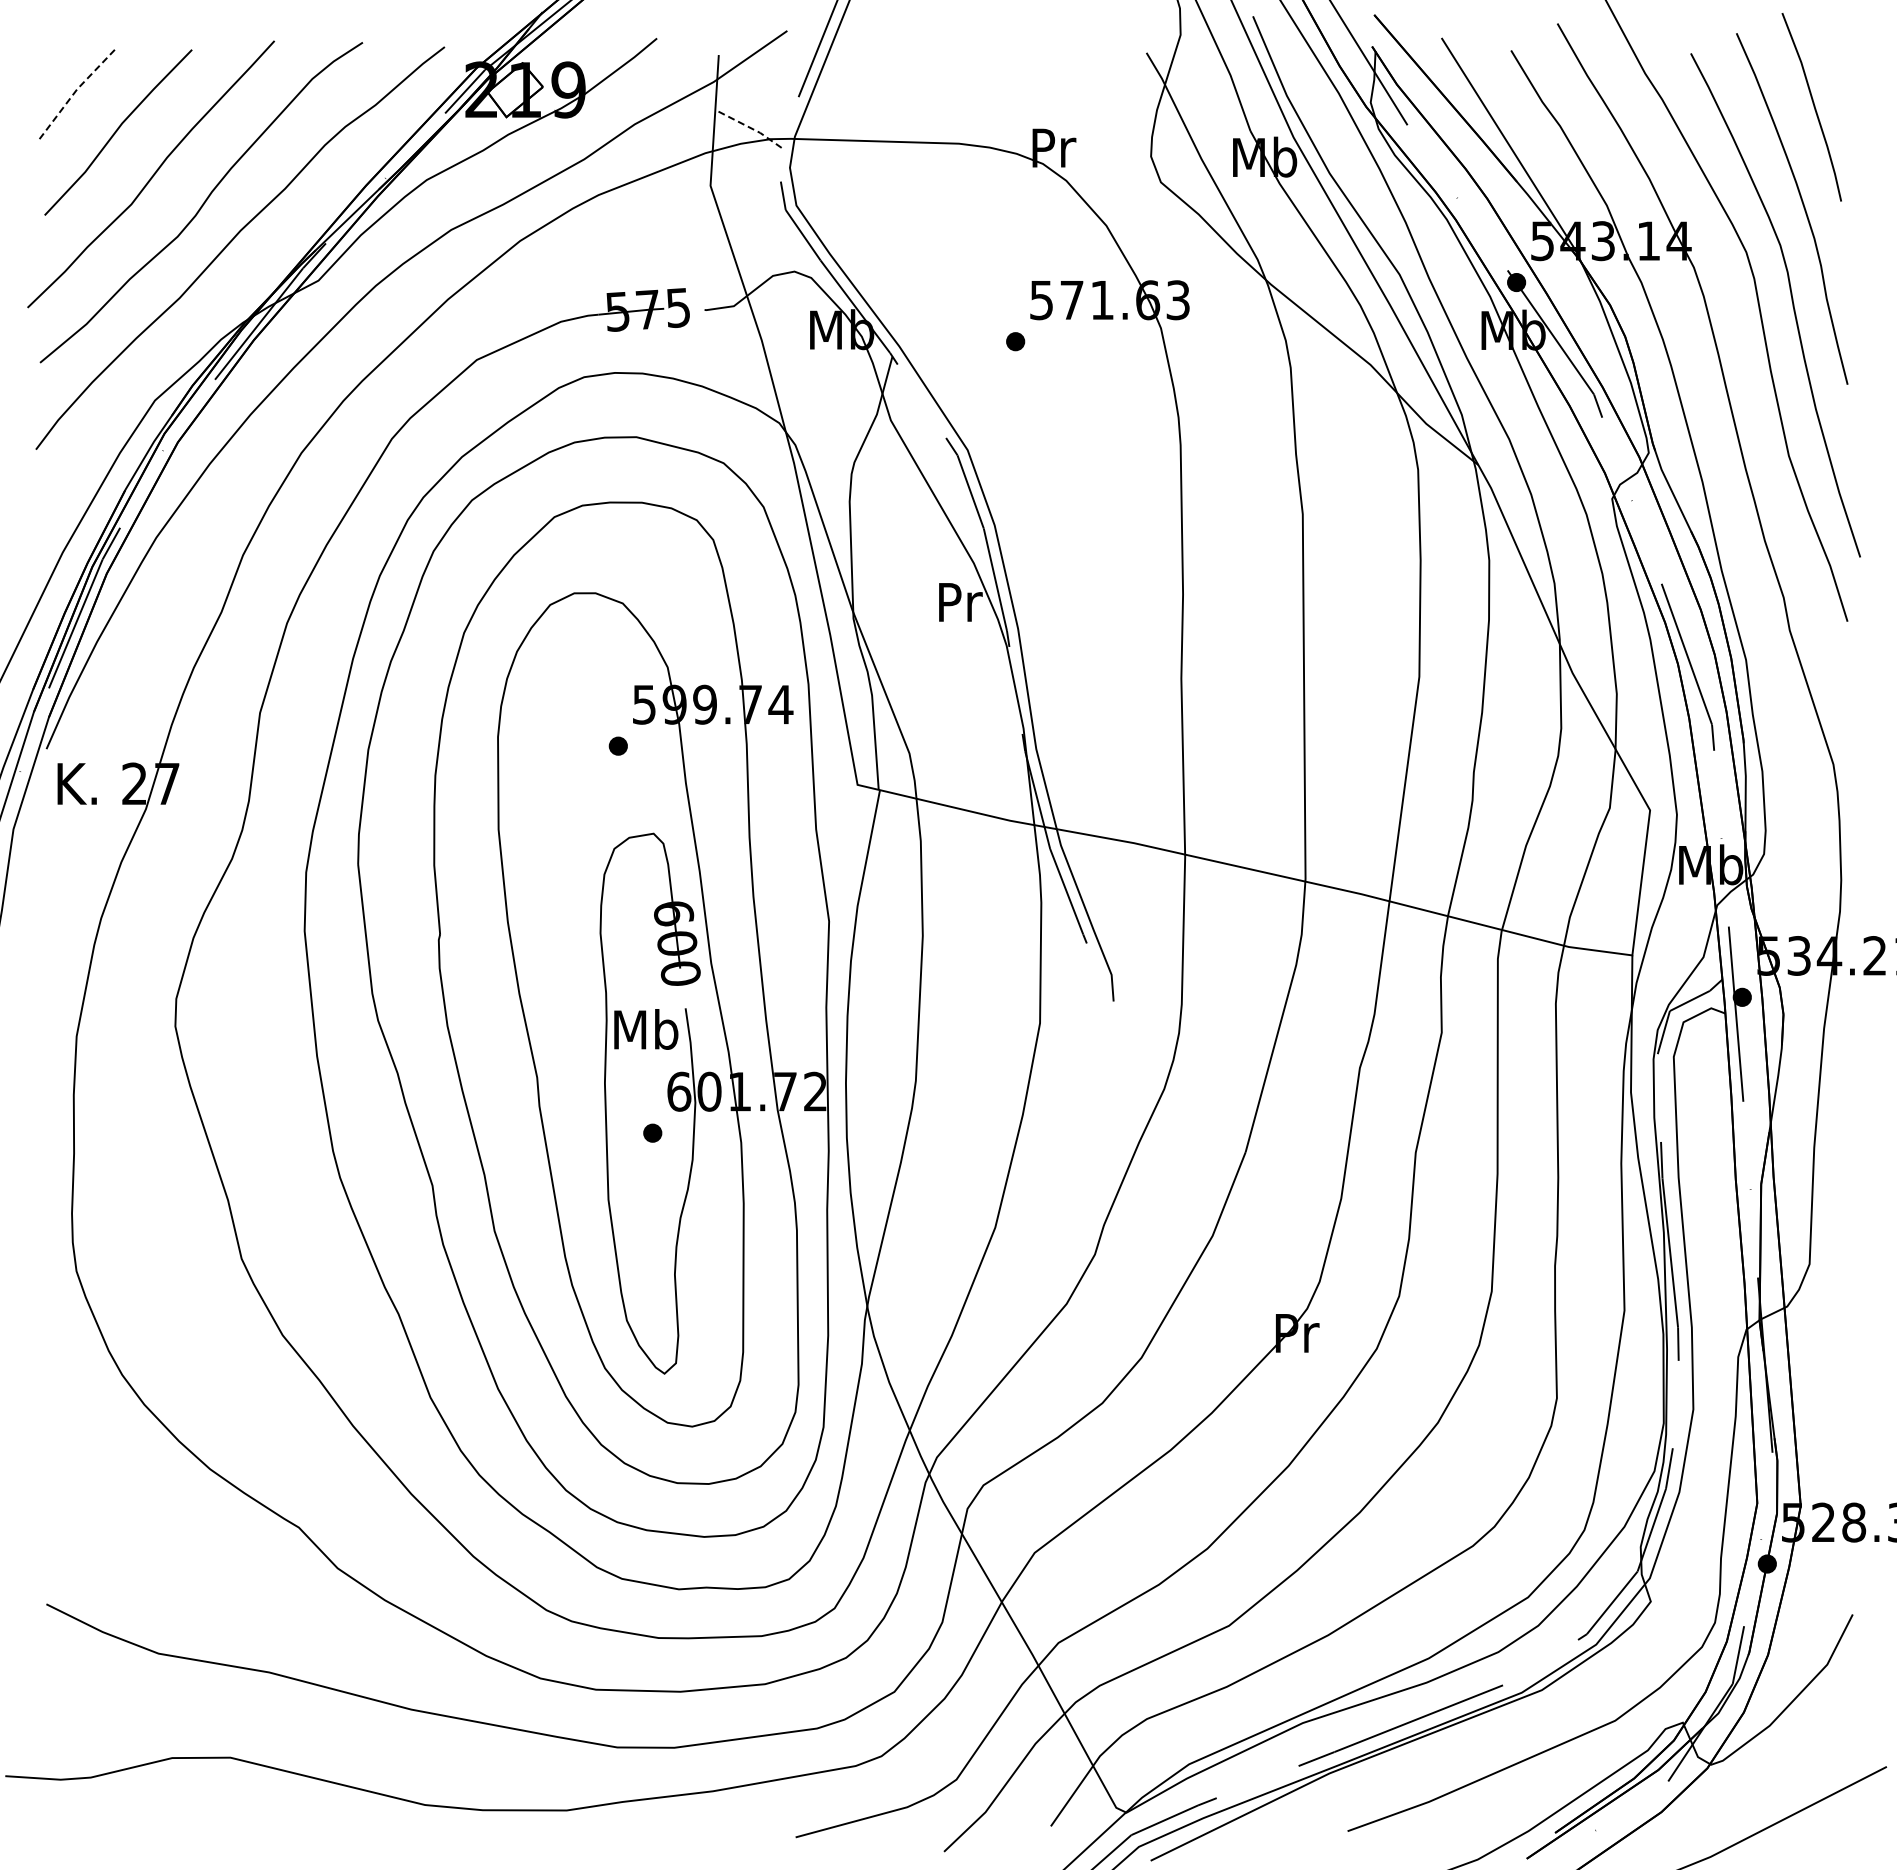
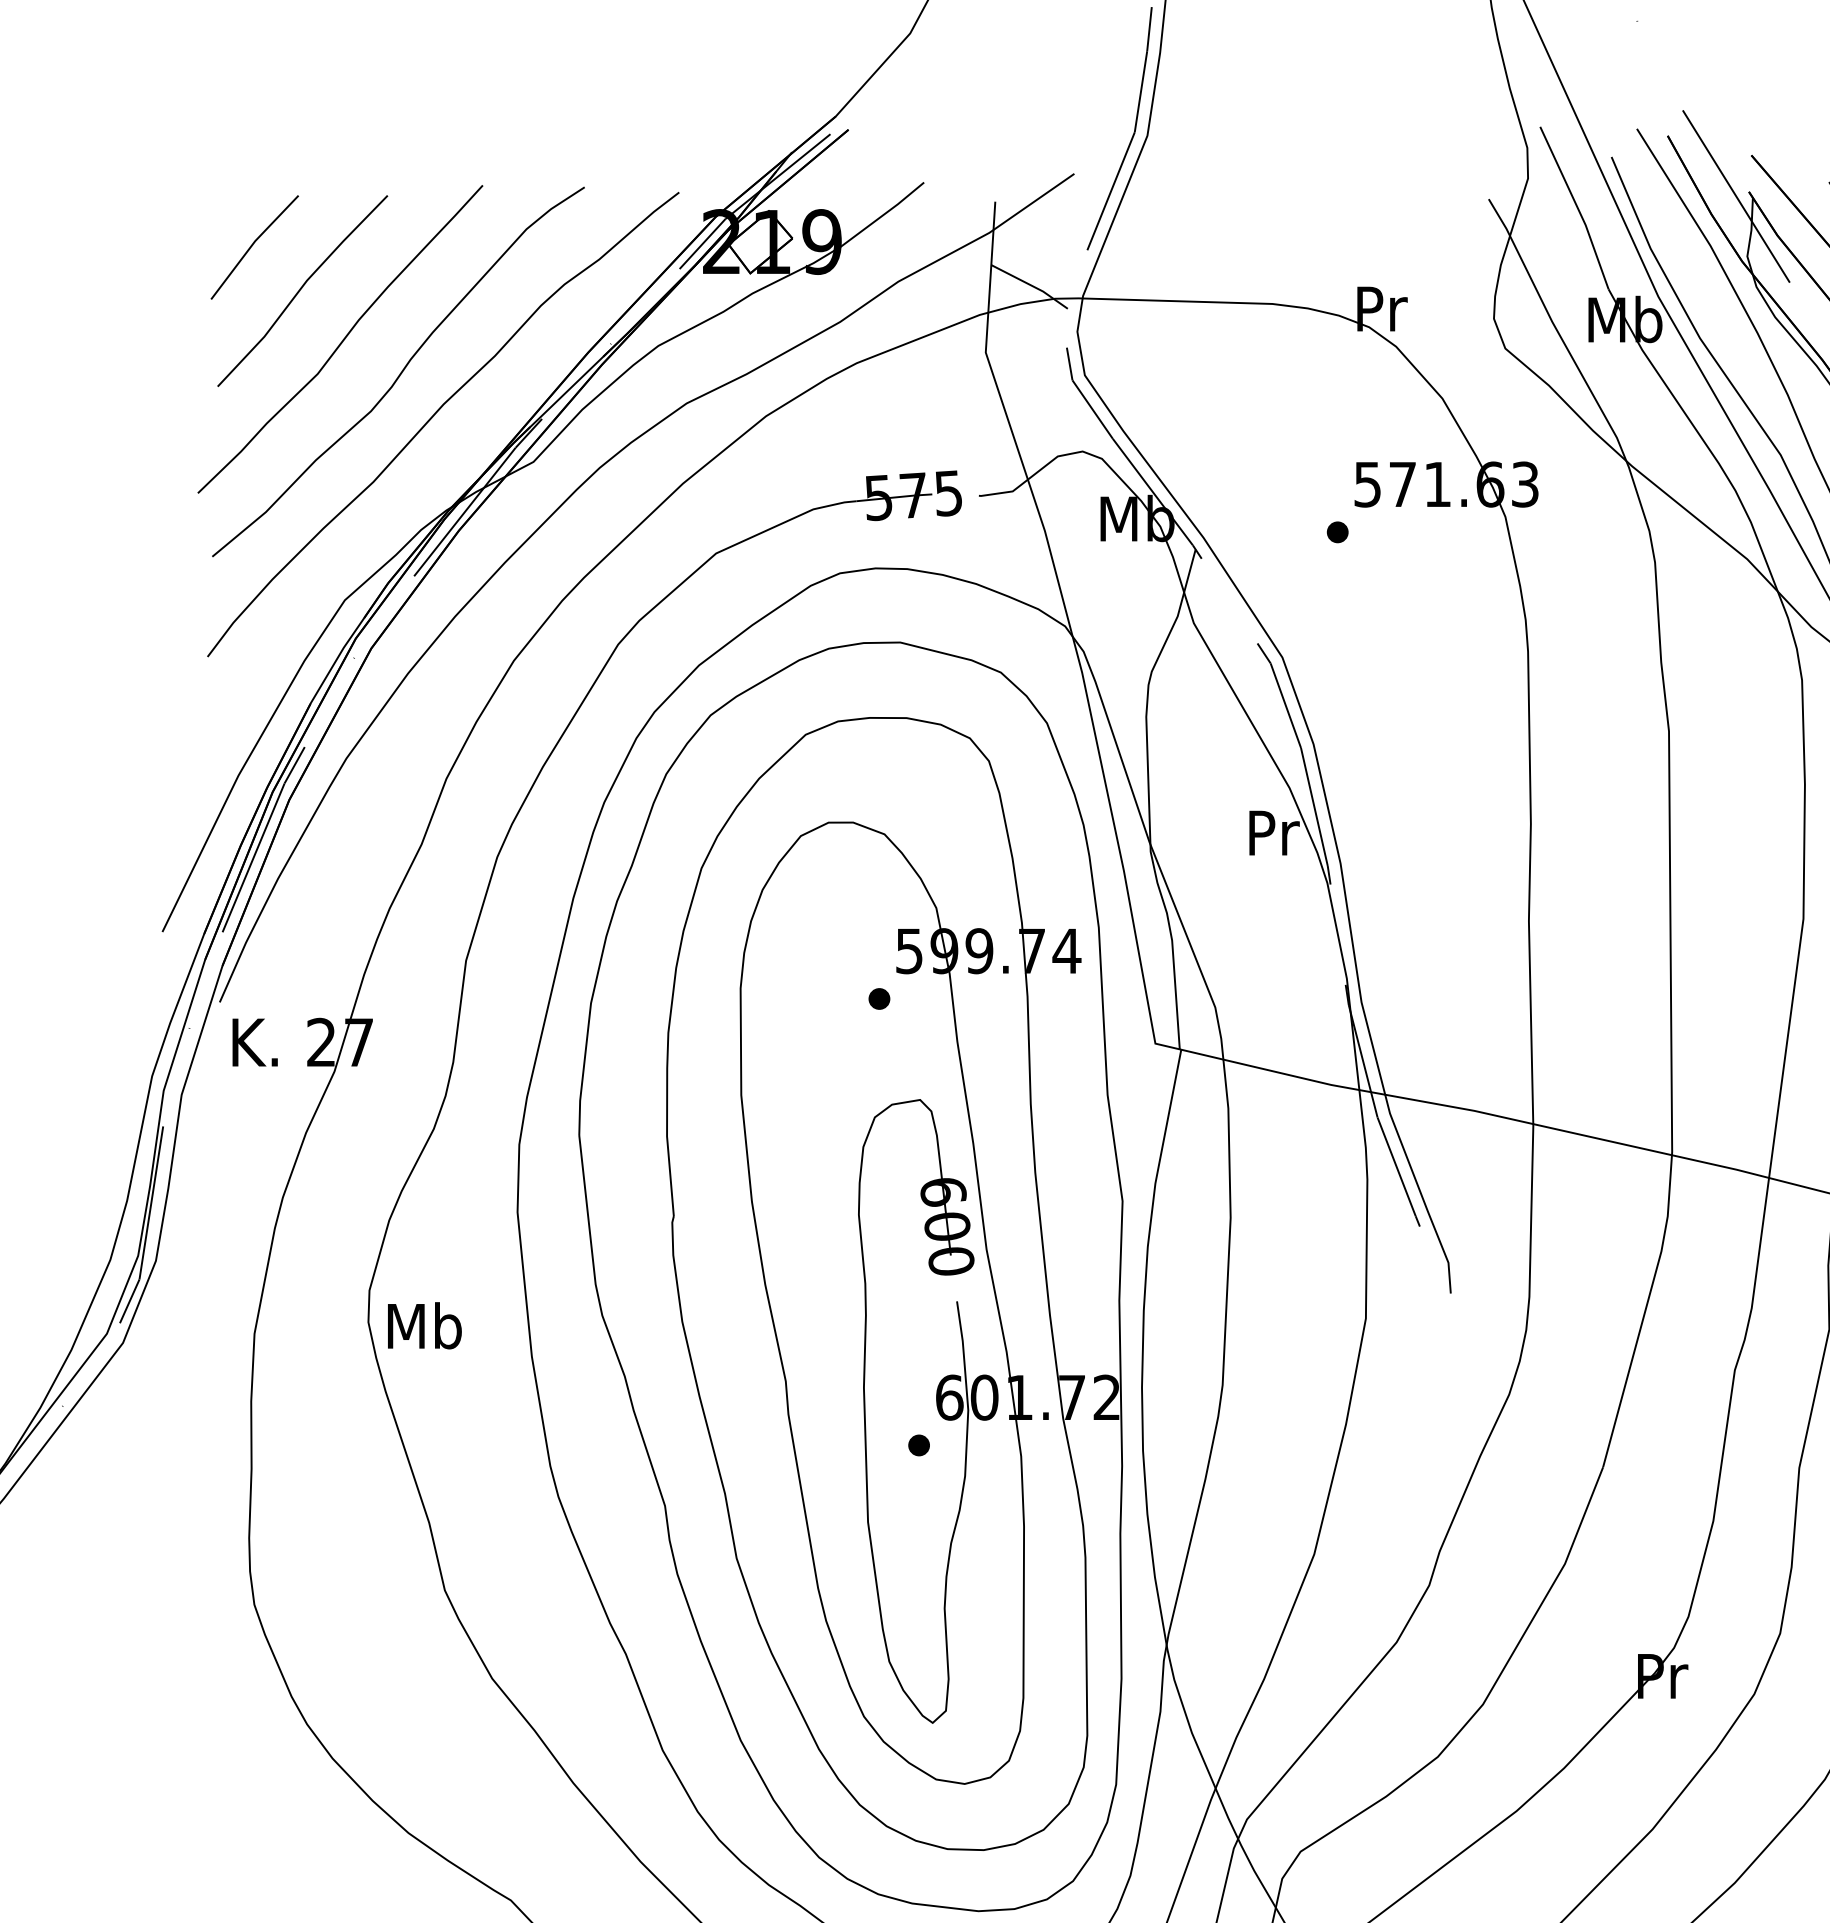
line: (74, 92) -> (252, 244), dashed -> solid
line: (749, 127) -> (1030, 285), dashed -> solid
text: (646, 1029) -> (425, 1325), moved

